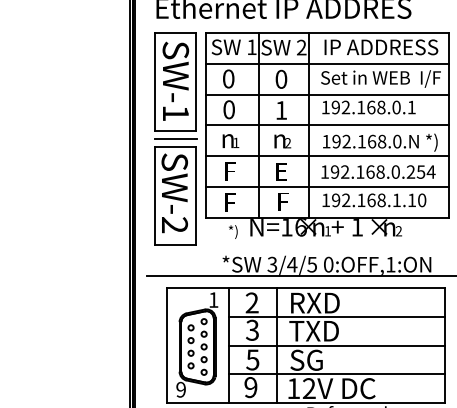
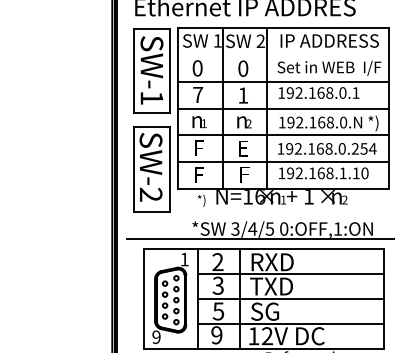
line: (327, 64) -> (283, 55), removed
text: (229, 109) -> (198, 94), 0 -> 7
line: (175, 139) -> (151, 120), removed

